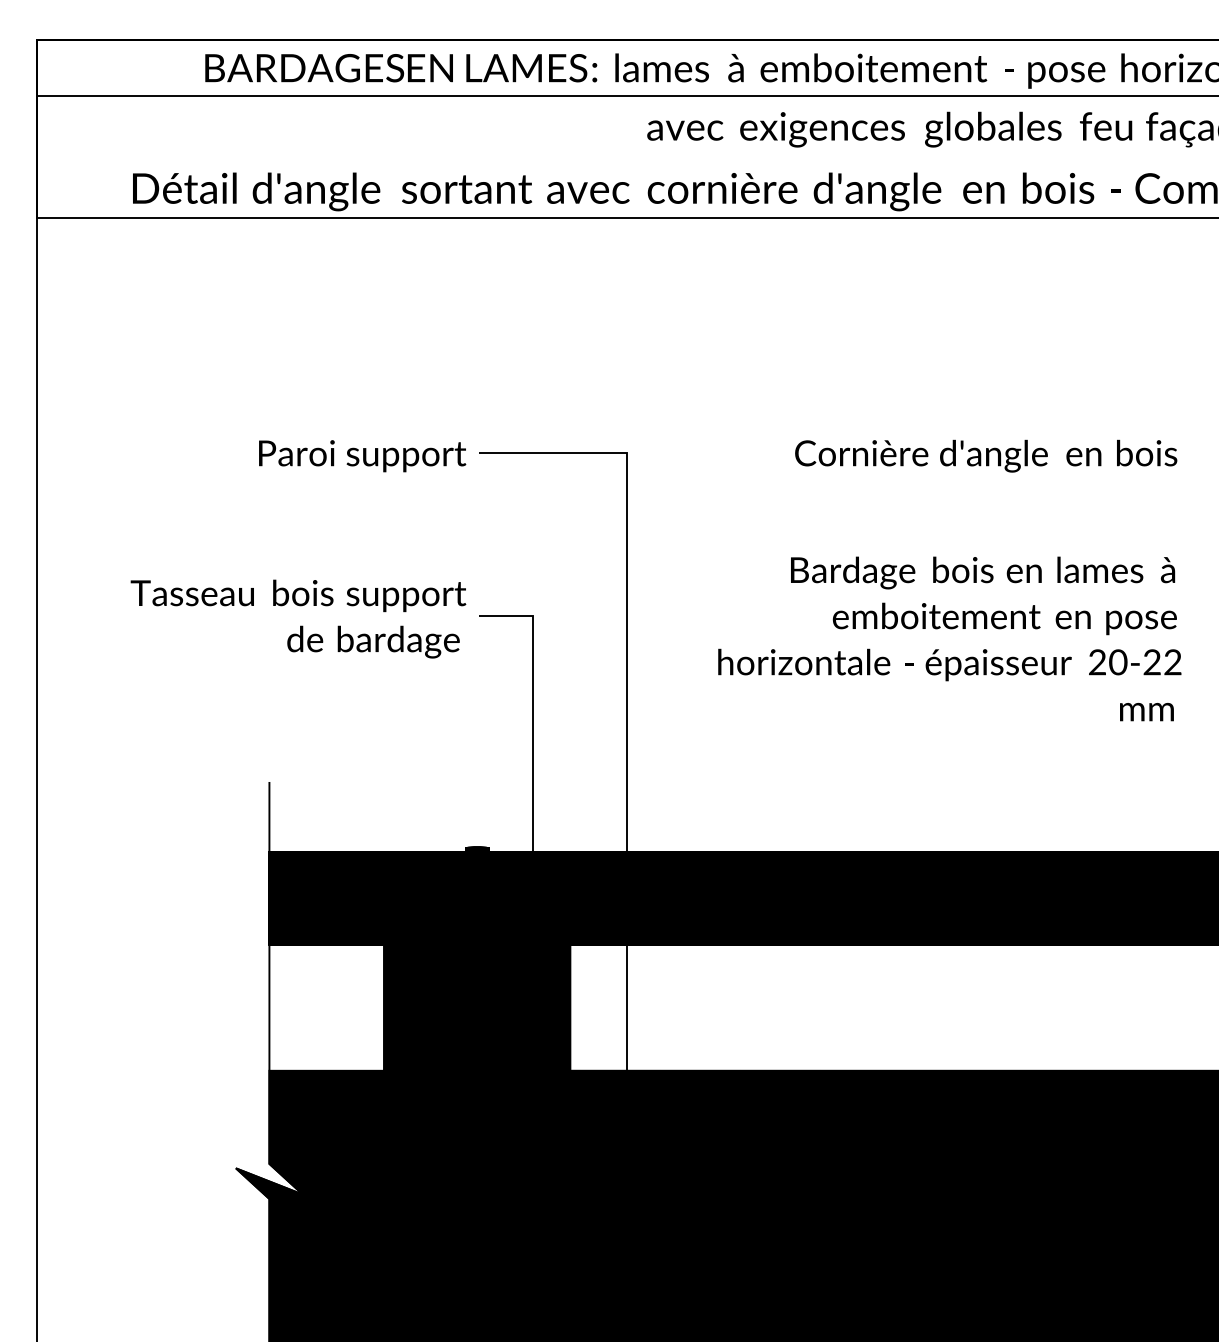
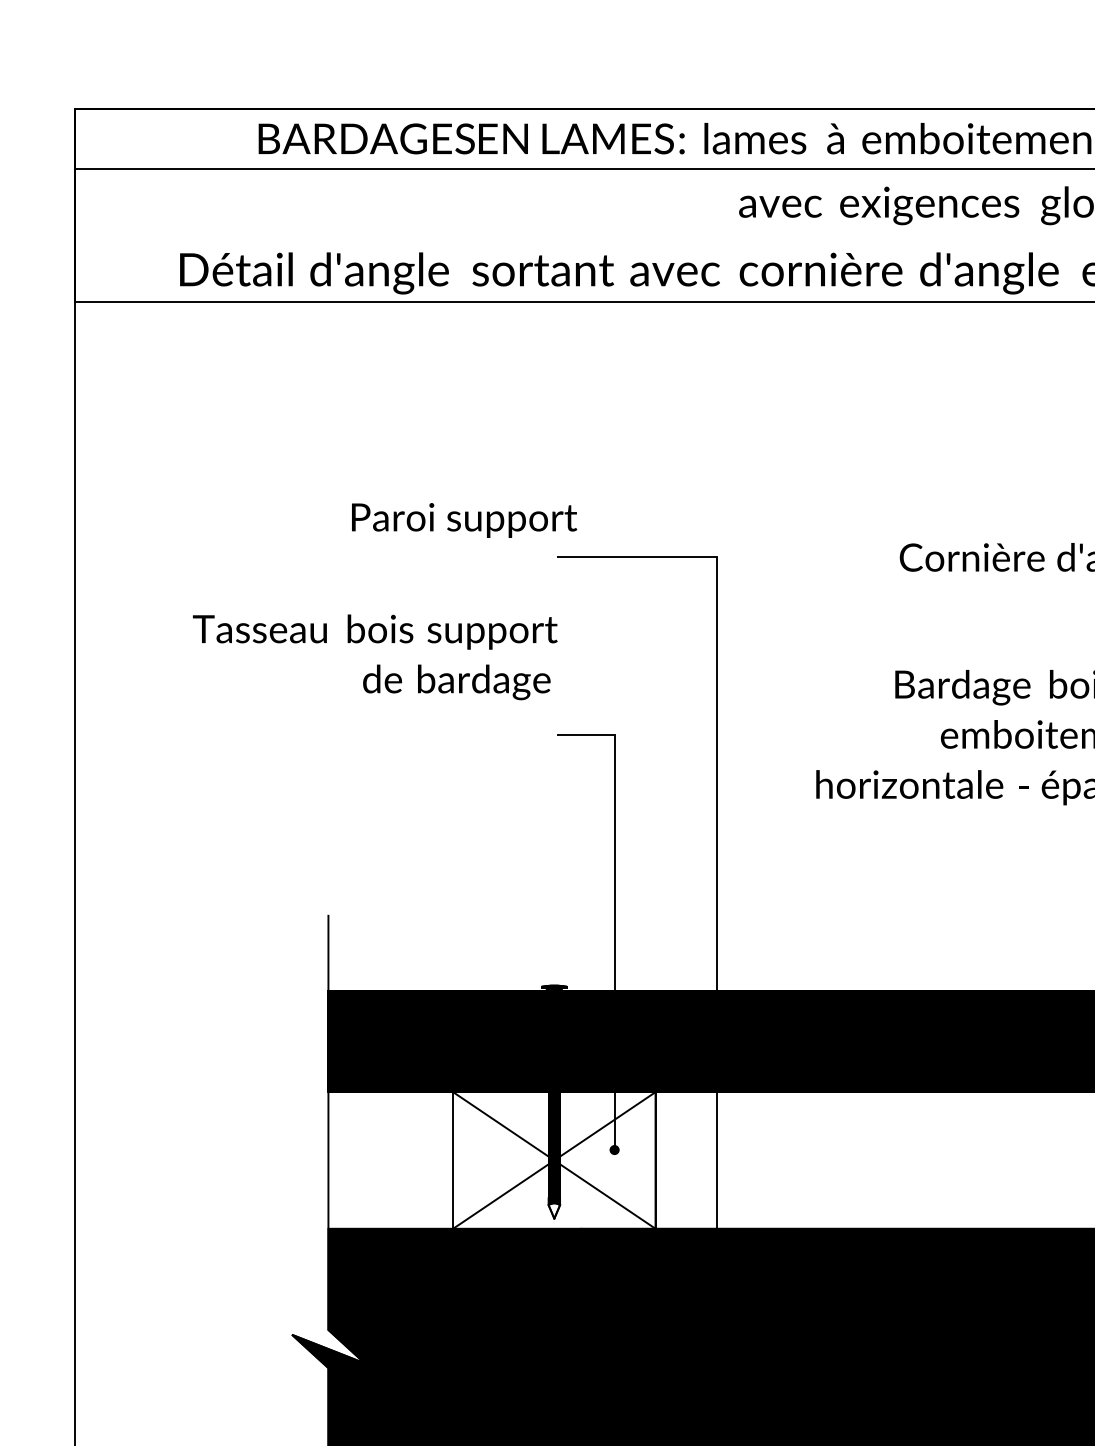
text: (362, 456) -> (464, 520), moved
text: (298, 618) -> (375, 656), moved
fill: (477, 1007) -> (554, 1159), removed
fill: (477, 1054) -> (554, 1211), removed

